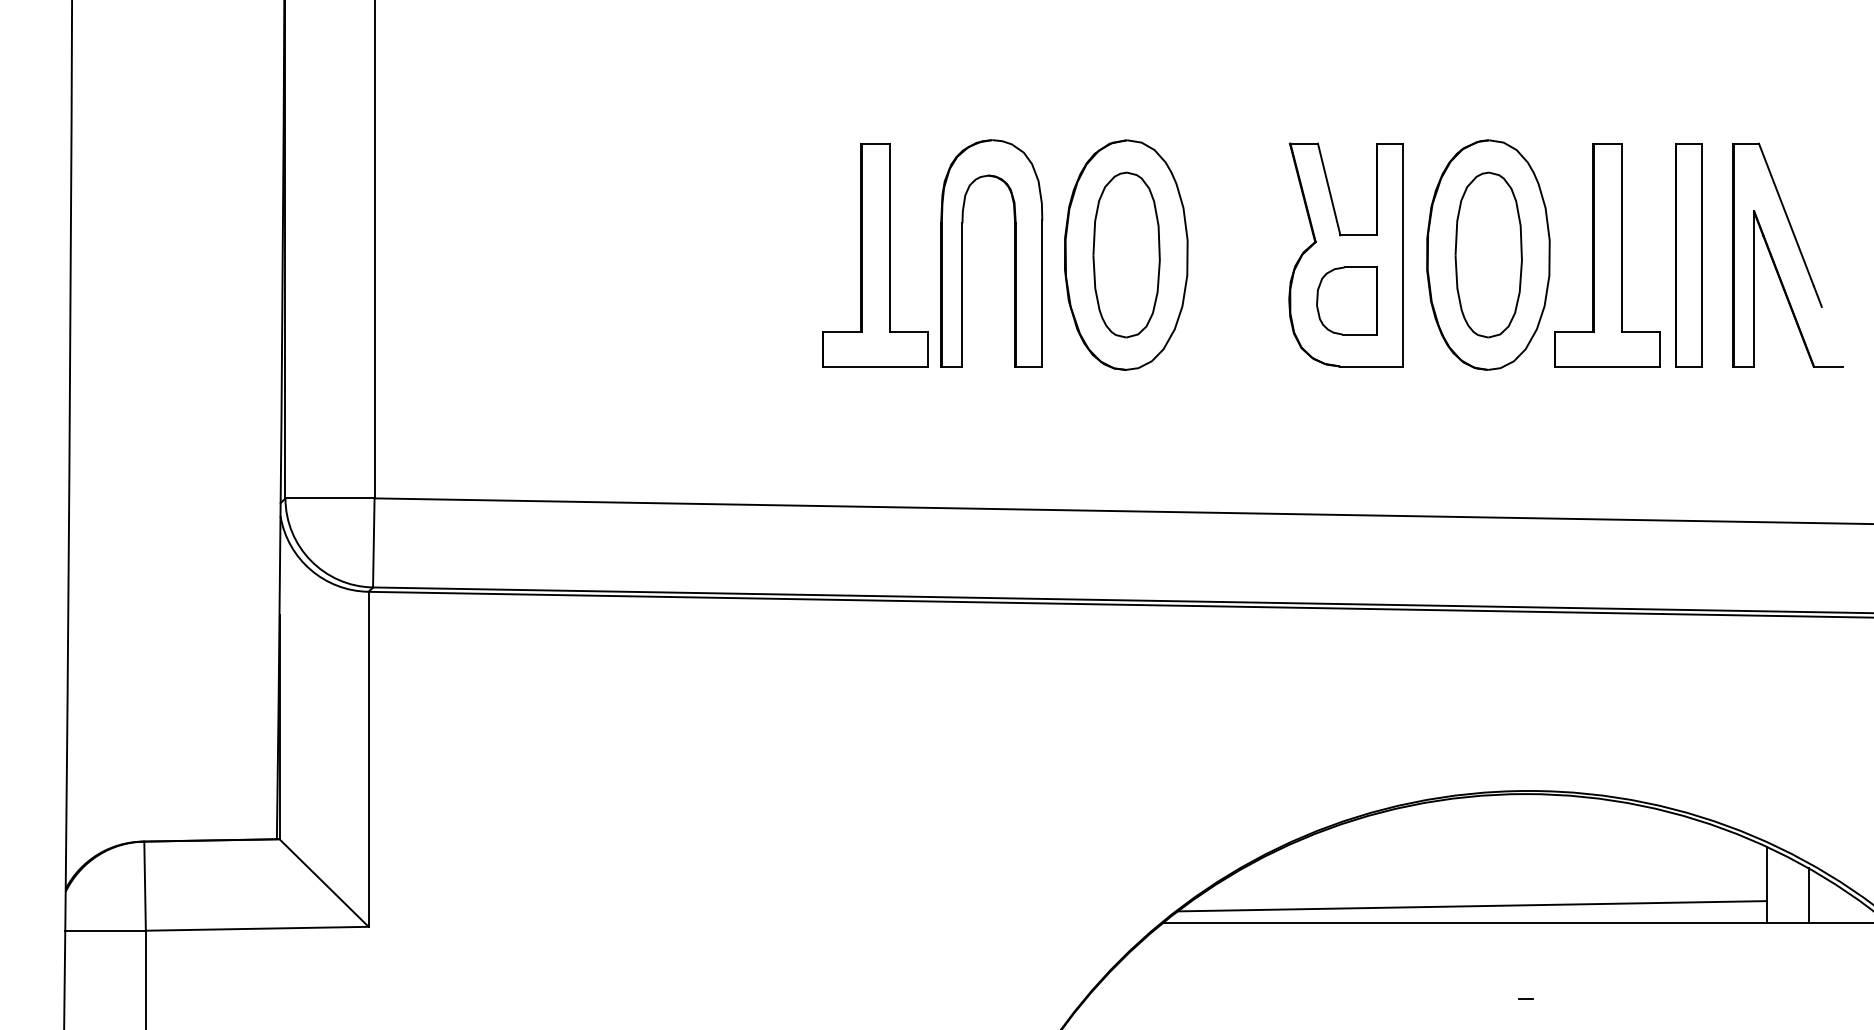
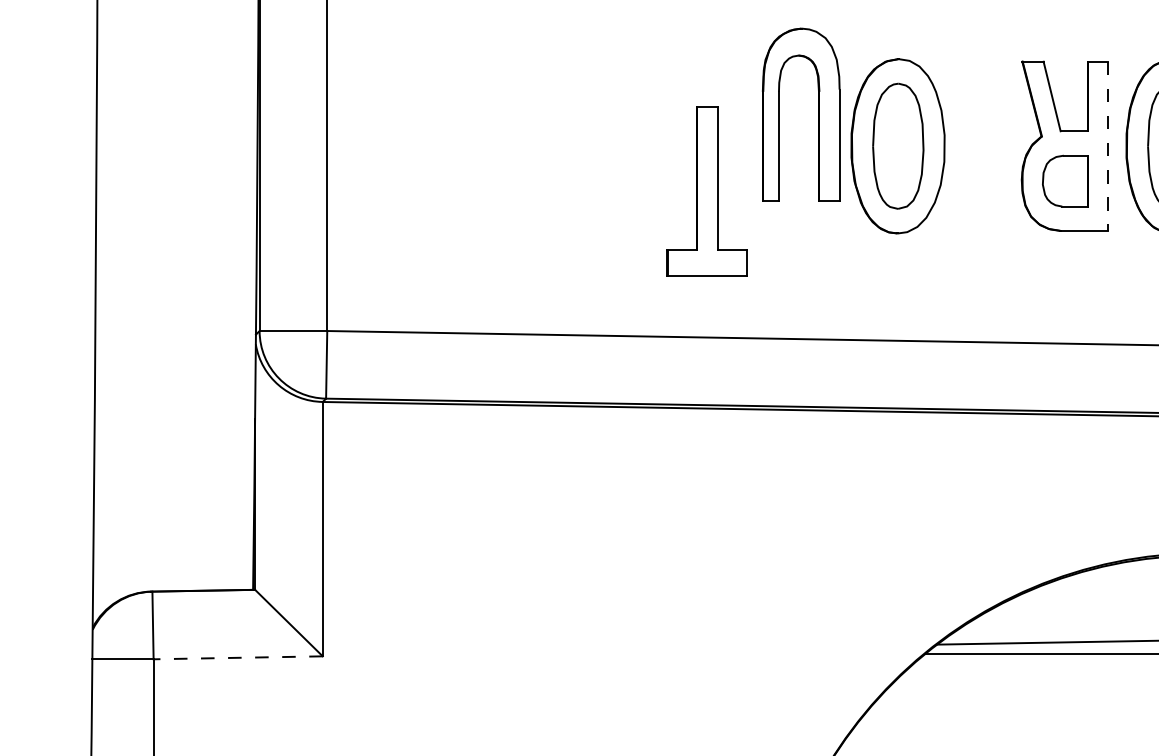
part: (1014, 253) -> (818, 114), moved
part: (875, 255) -> (707, 192), moved
line: (1403, 255) -> (1108, 146), solid -> dashed
line: (256, 928) -> (237, 657), solid -> dashed

